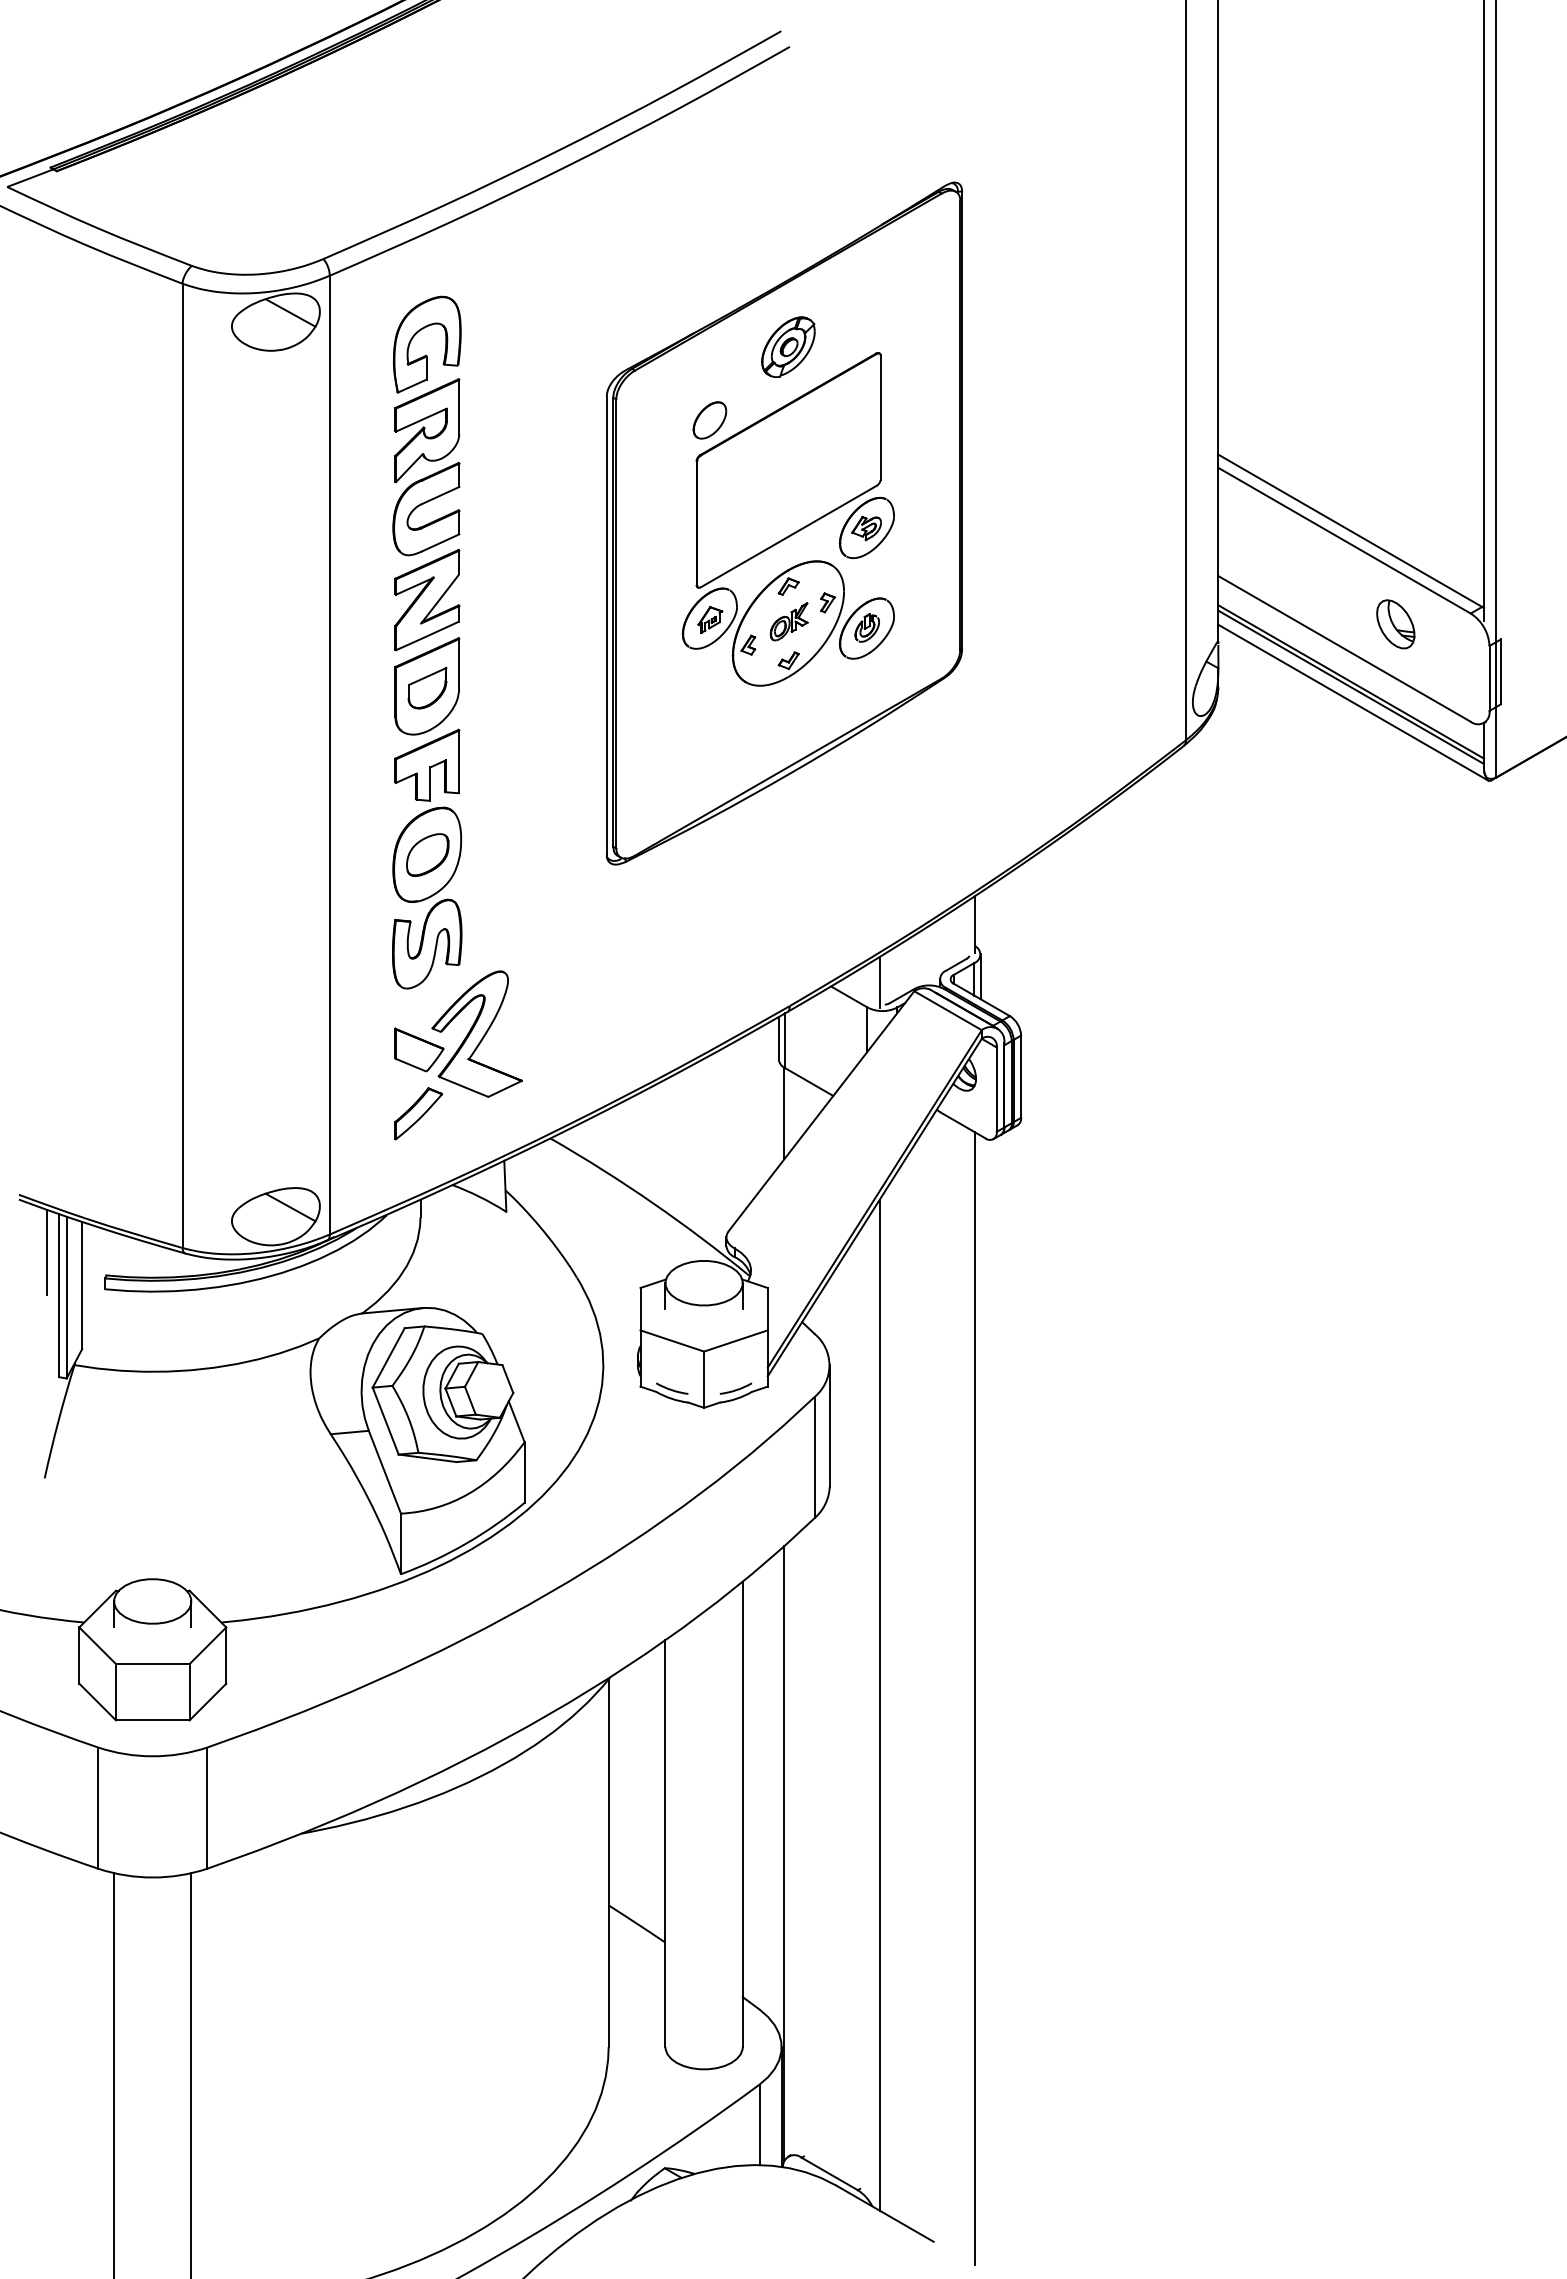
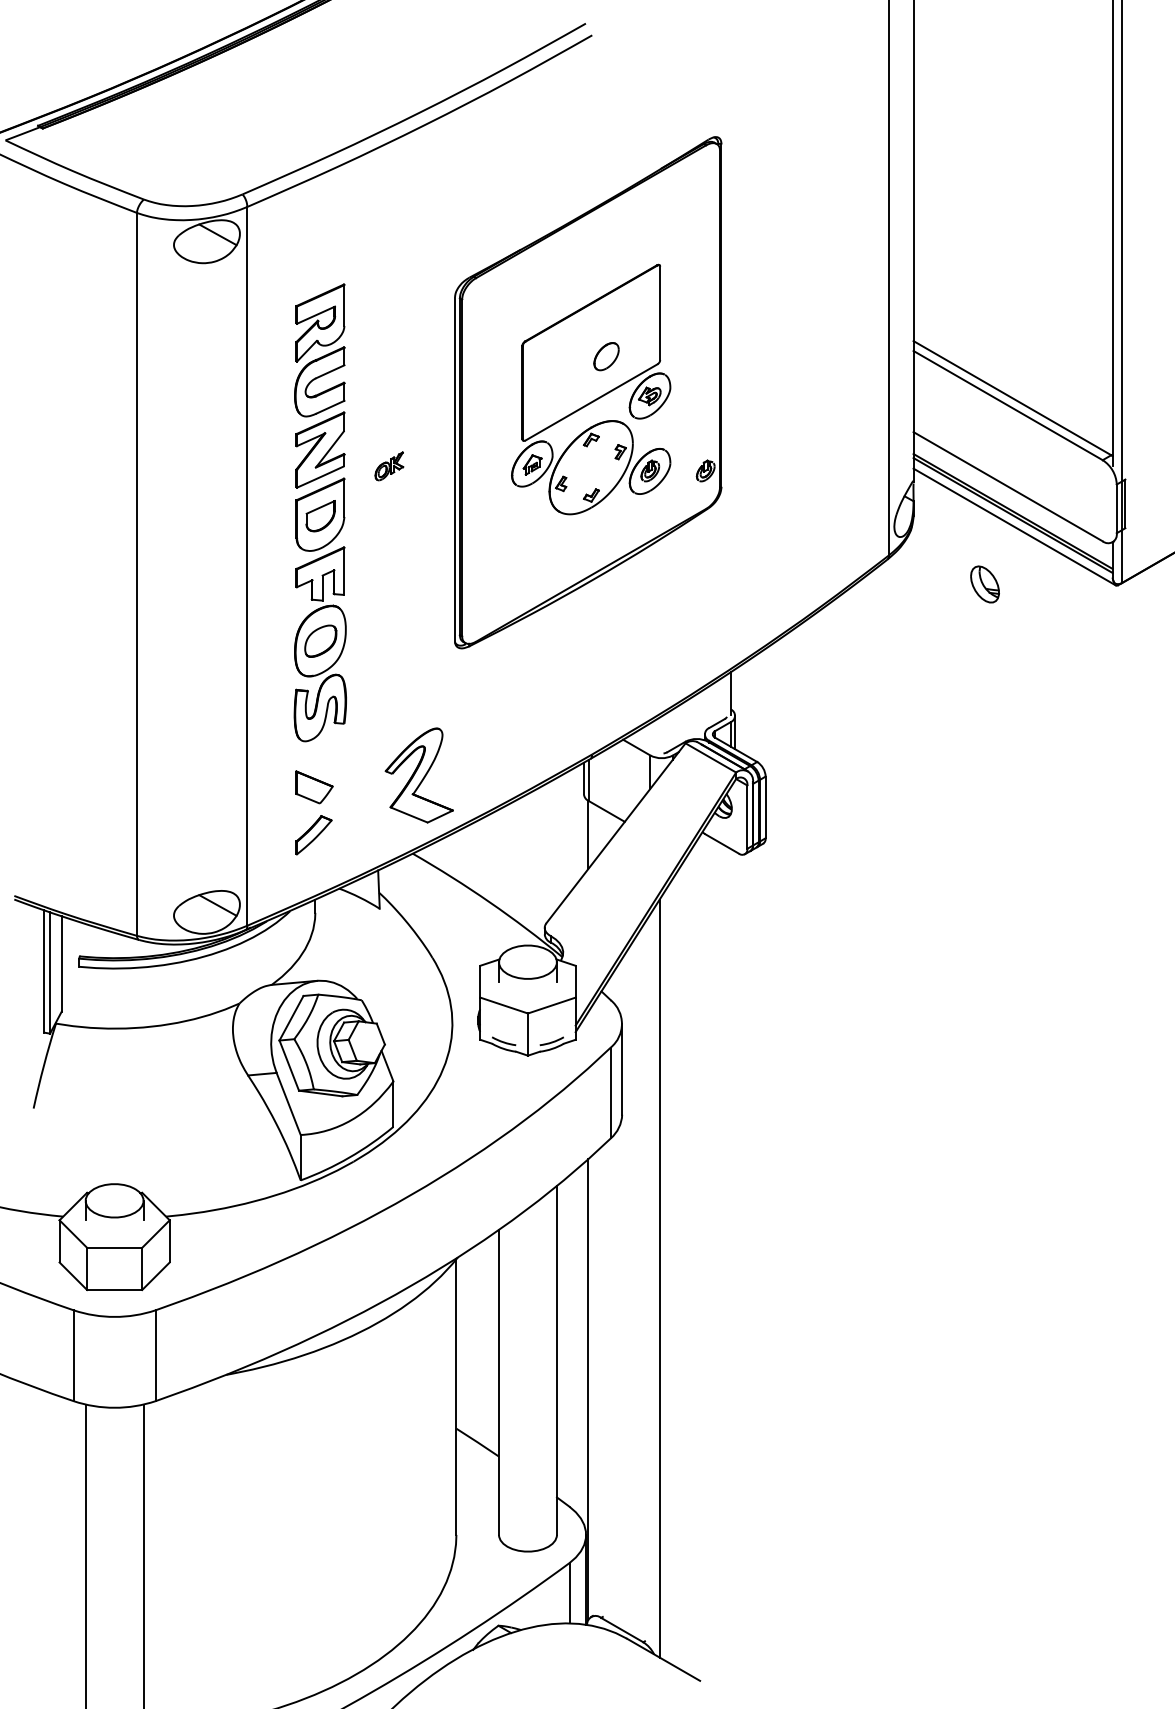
part: (788, 346) -> (591, 259), removed
part: (425, 354) -> (319, 265), removed
part: (709, 420) -> (606, 356), moved
part: (788, 621) -> (388, 466), moved
part: (1395, 624) -> (984, 584), moved
part: (940, 627) -> (705, 470), added
line: (879, 982) -> (659, 736), removed
part: (476, 1033) -> (418, 775), moved
line: (46, 1251) -> (34, 938), removed
line: (974, 1698) -> (730, 1273), removed

